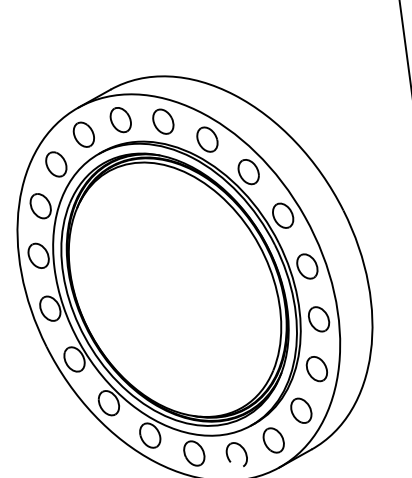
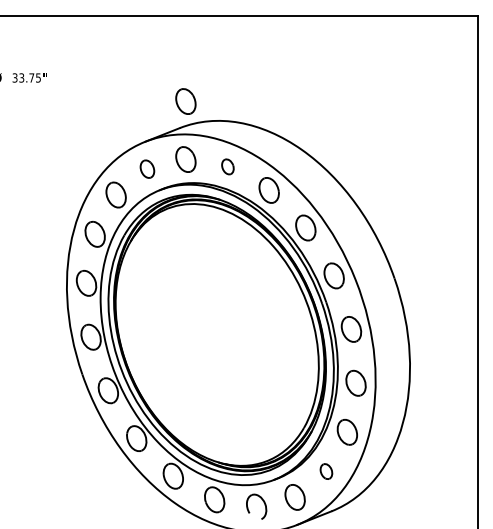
part: (112, 62) -> (185, 101), added
part: (162, 121) -> (227, 166), size x0.6
part: (83, 133) -> (147, 168), size x0.7
part: (301, 410) -> (326, 471), size x0.6

